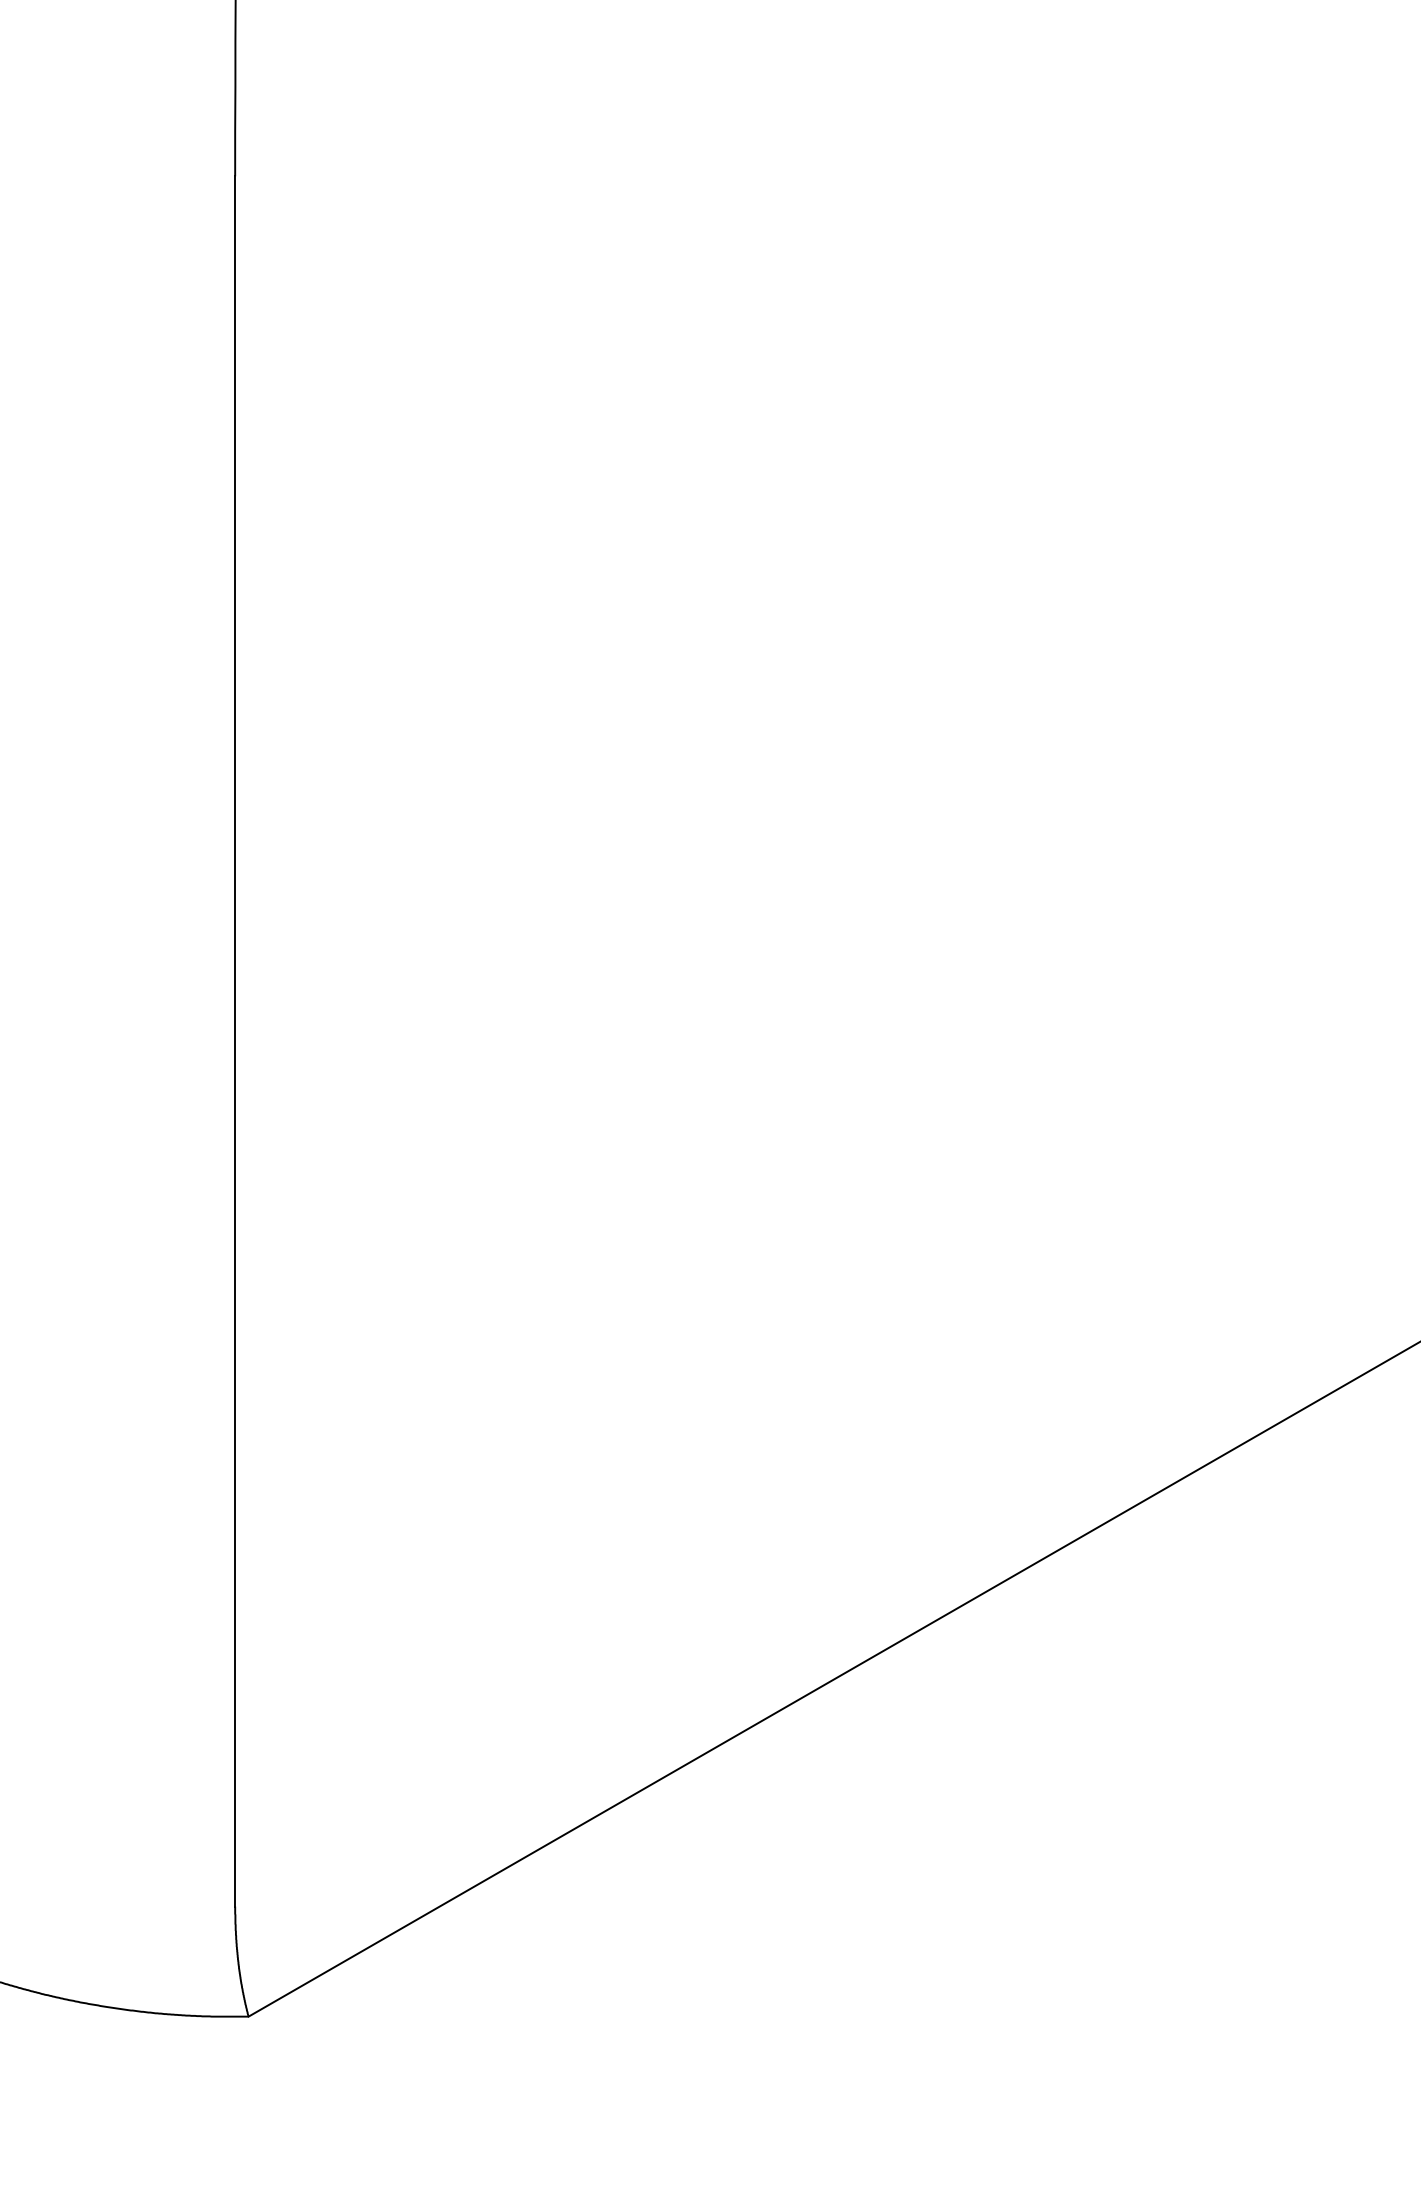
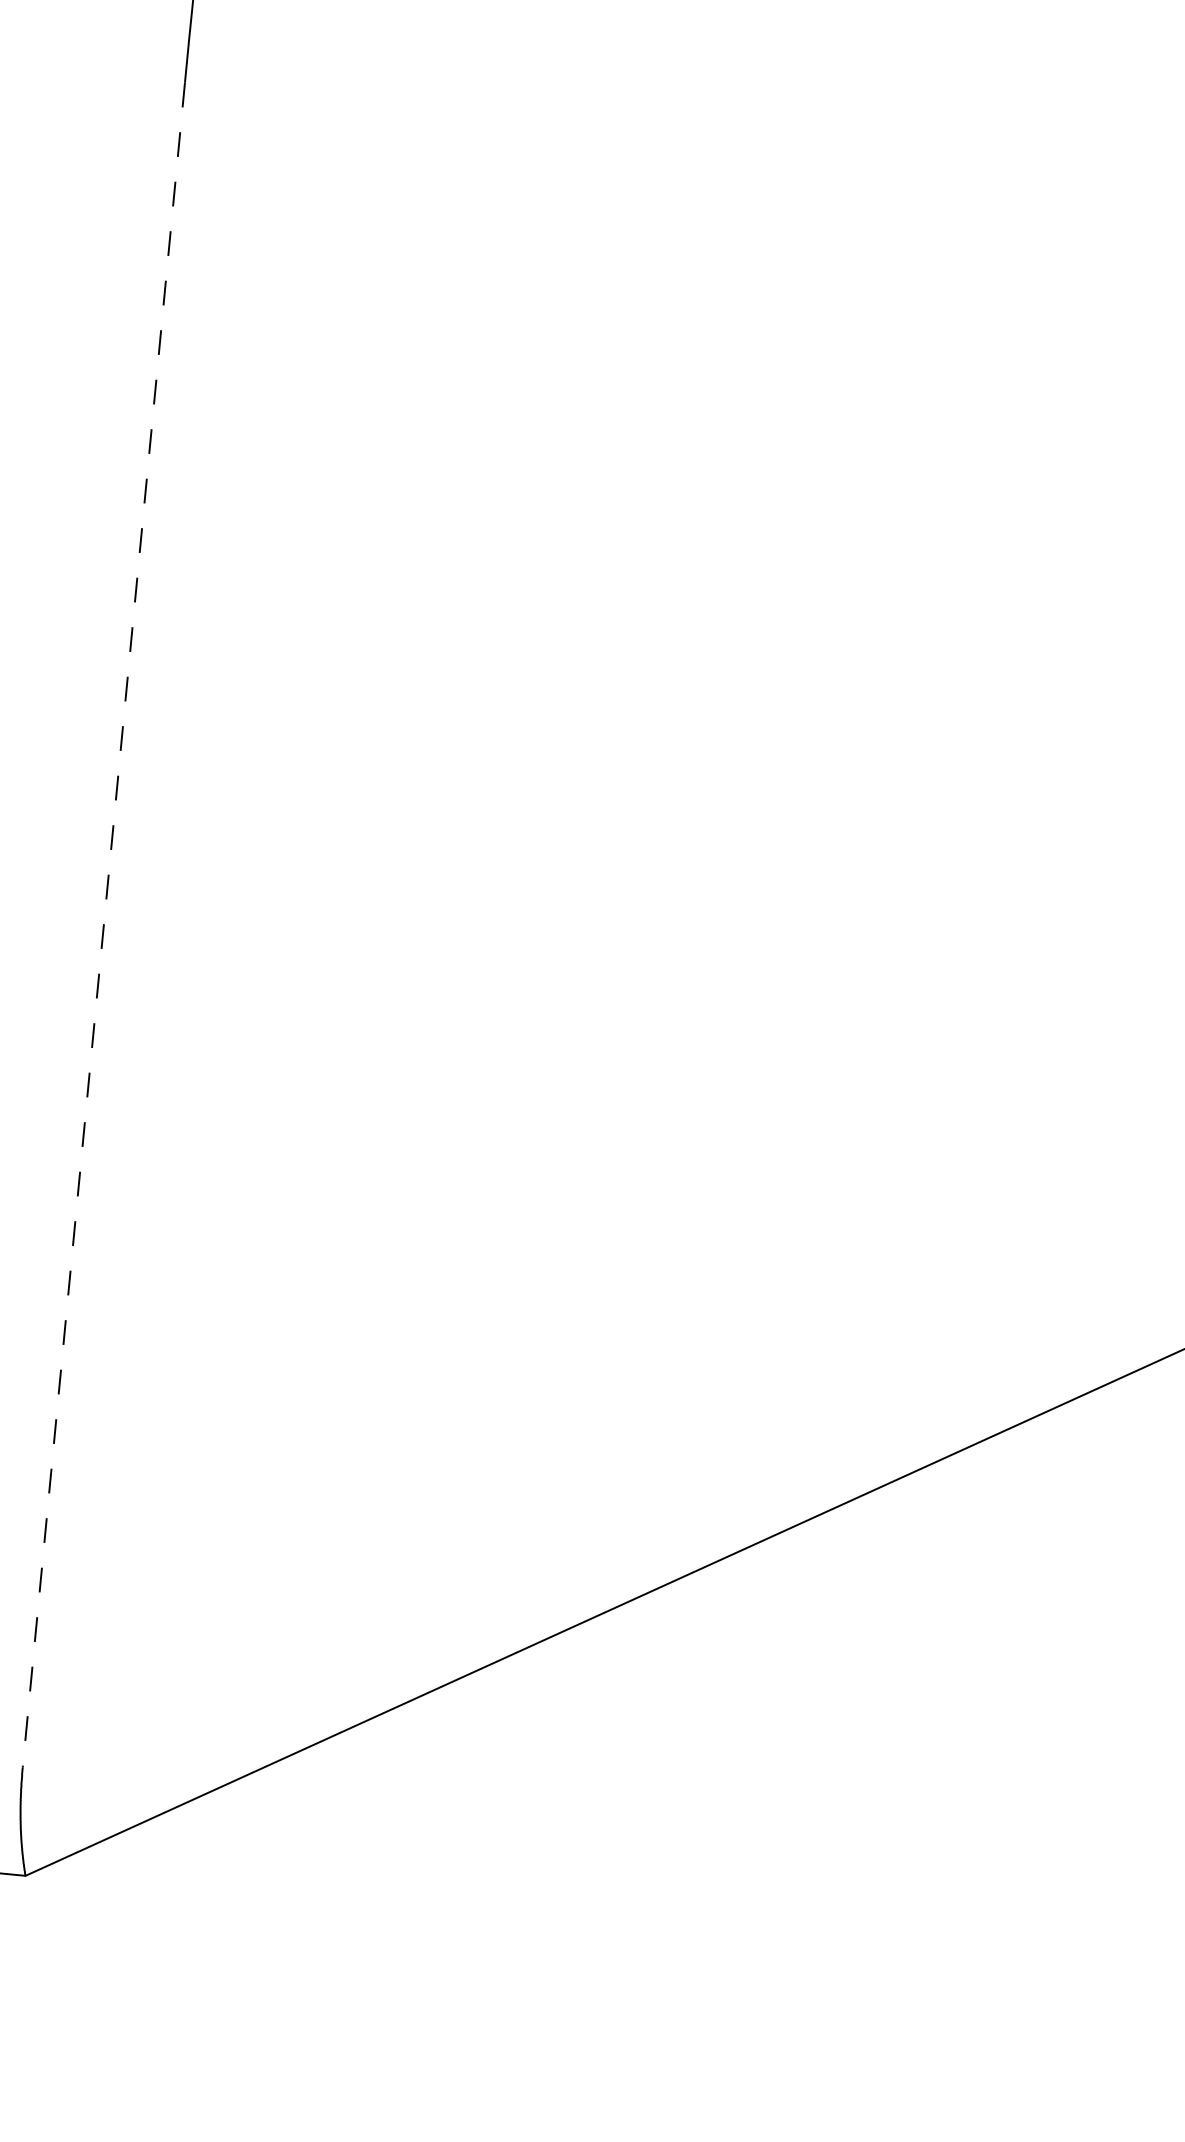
line: (235, 1041) -> (104, 925), solid -> dashed

